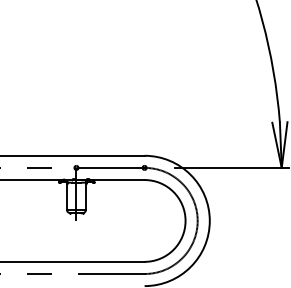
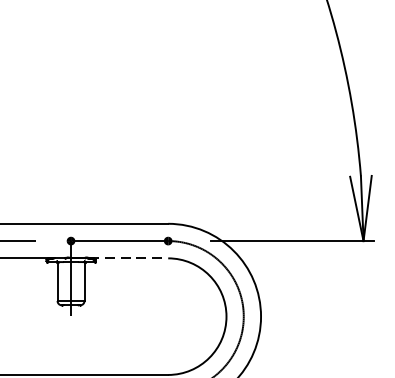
line: (116, 180) -> (128, 259), solid -> dashed

